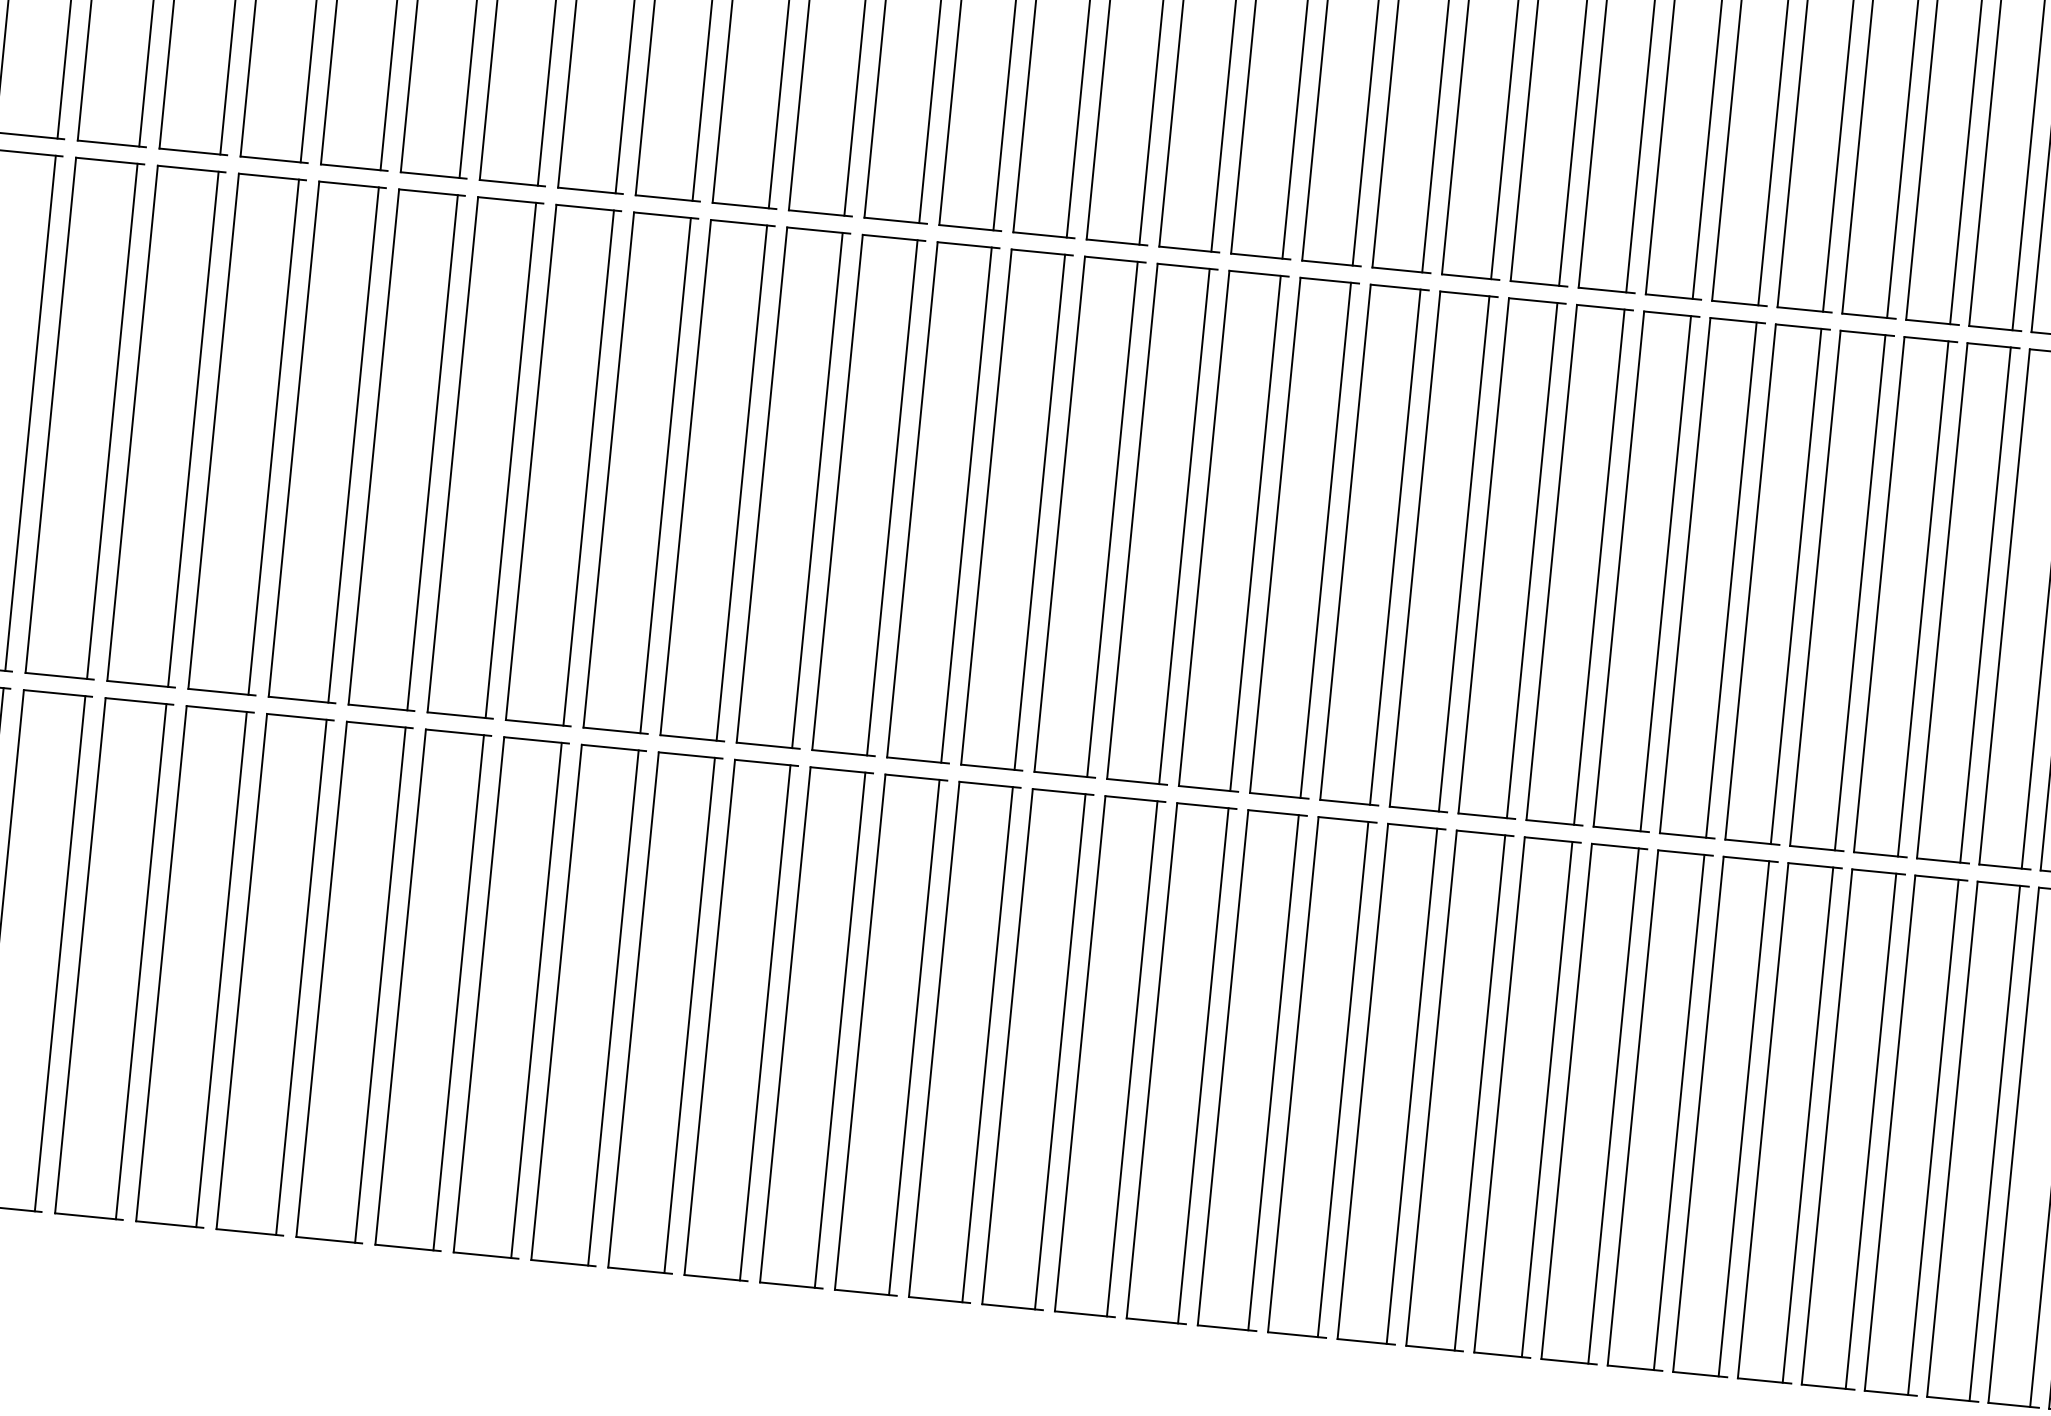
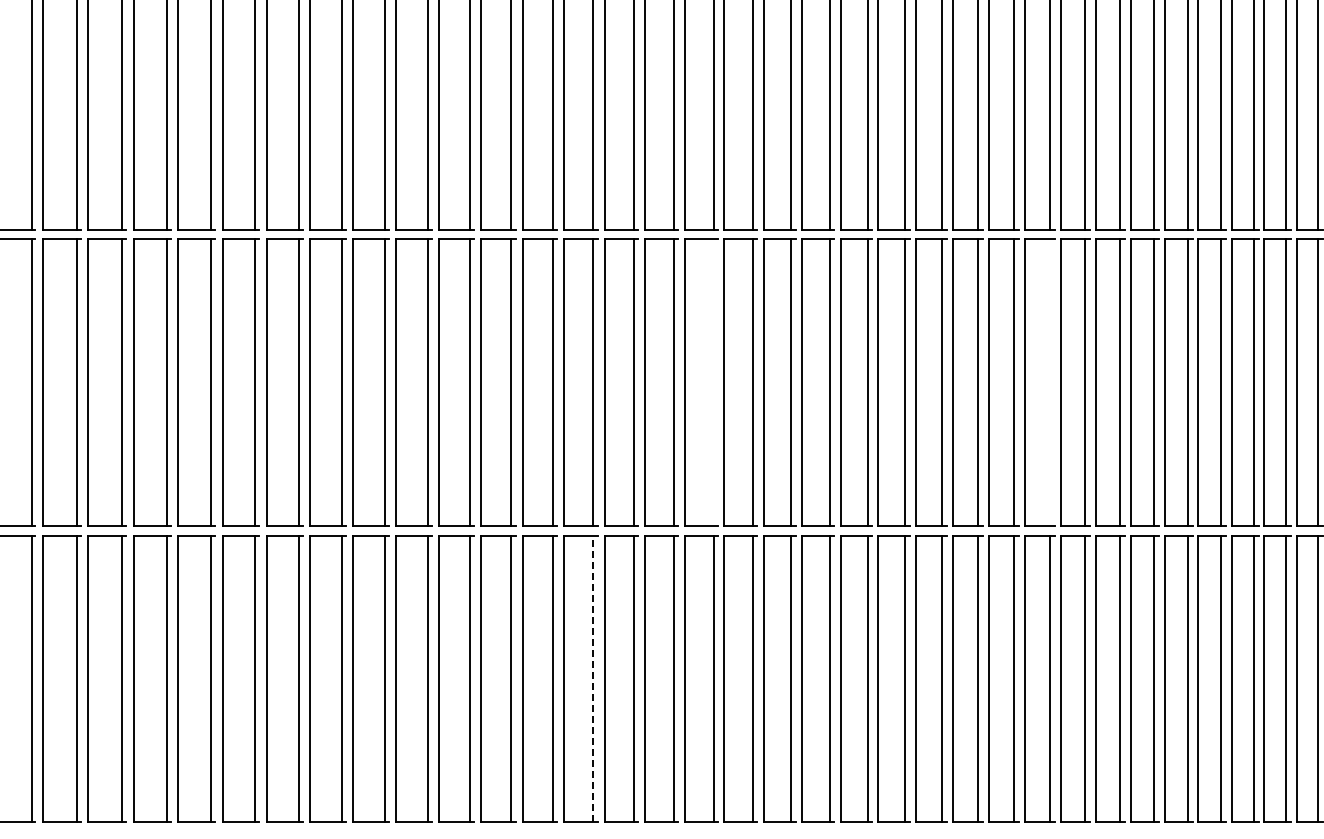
line: (1255, 533) -> (713, 382), removed
line: (1860, 592) -> (1050, 382), removed
line: (987, 1043) -> (593, 678), solid -> dashed

